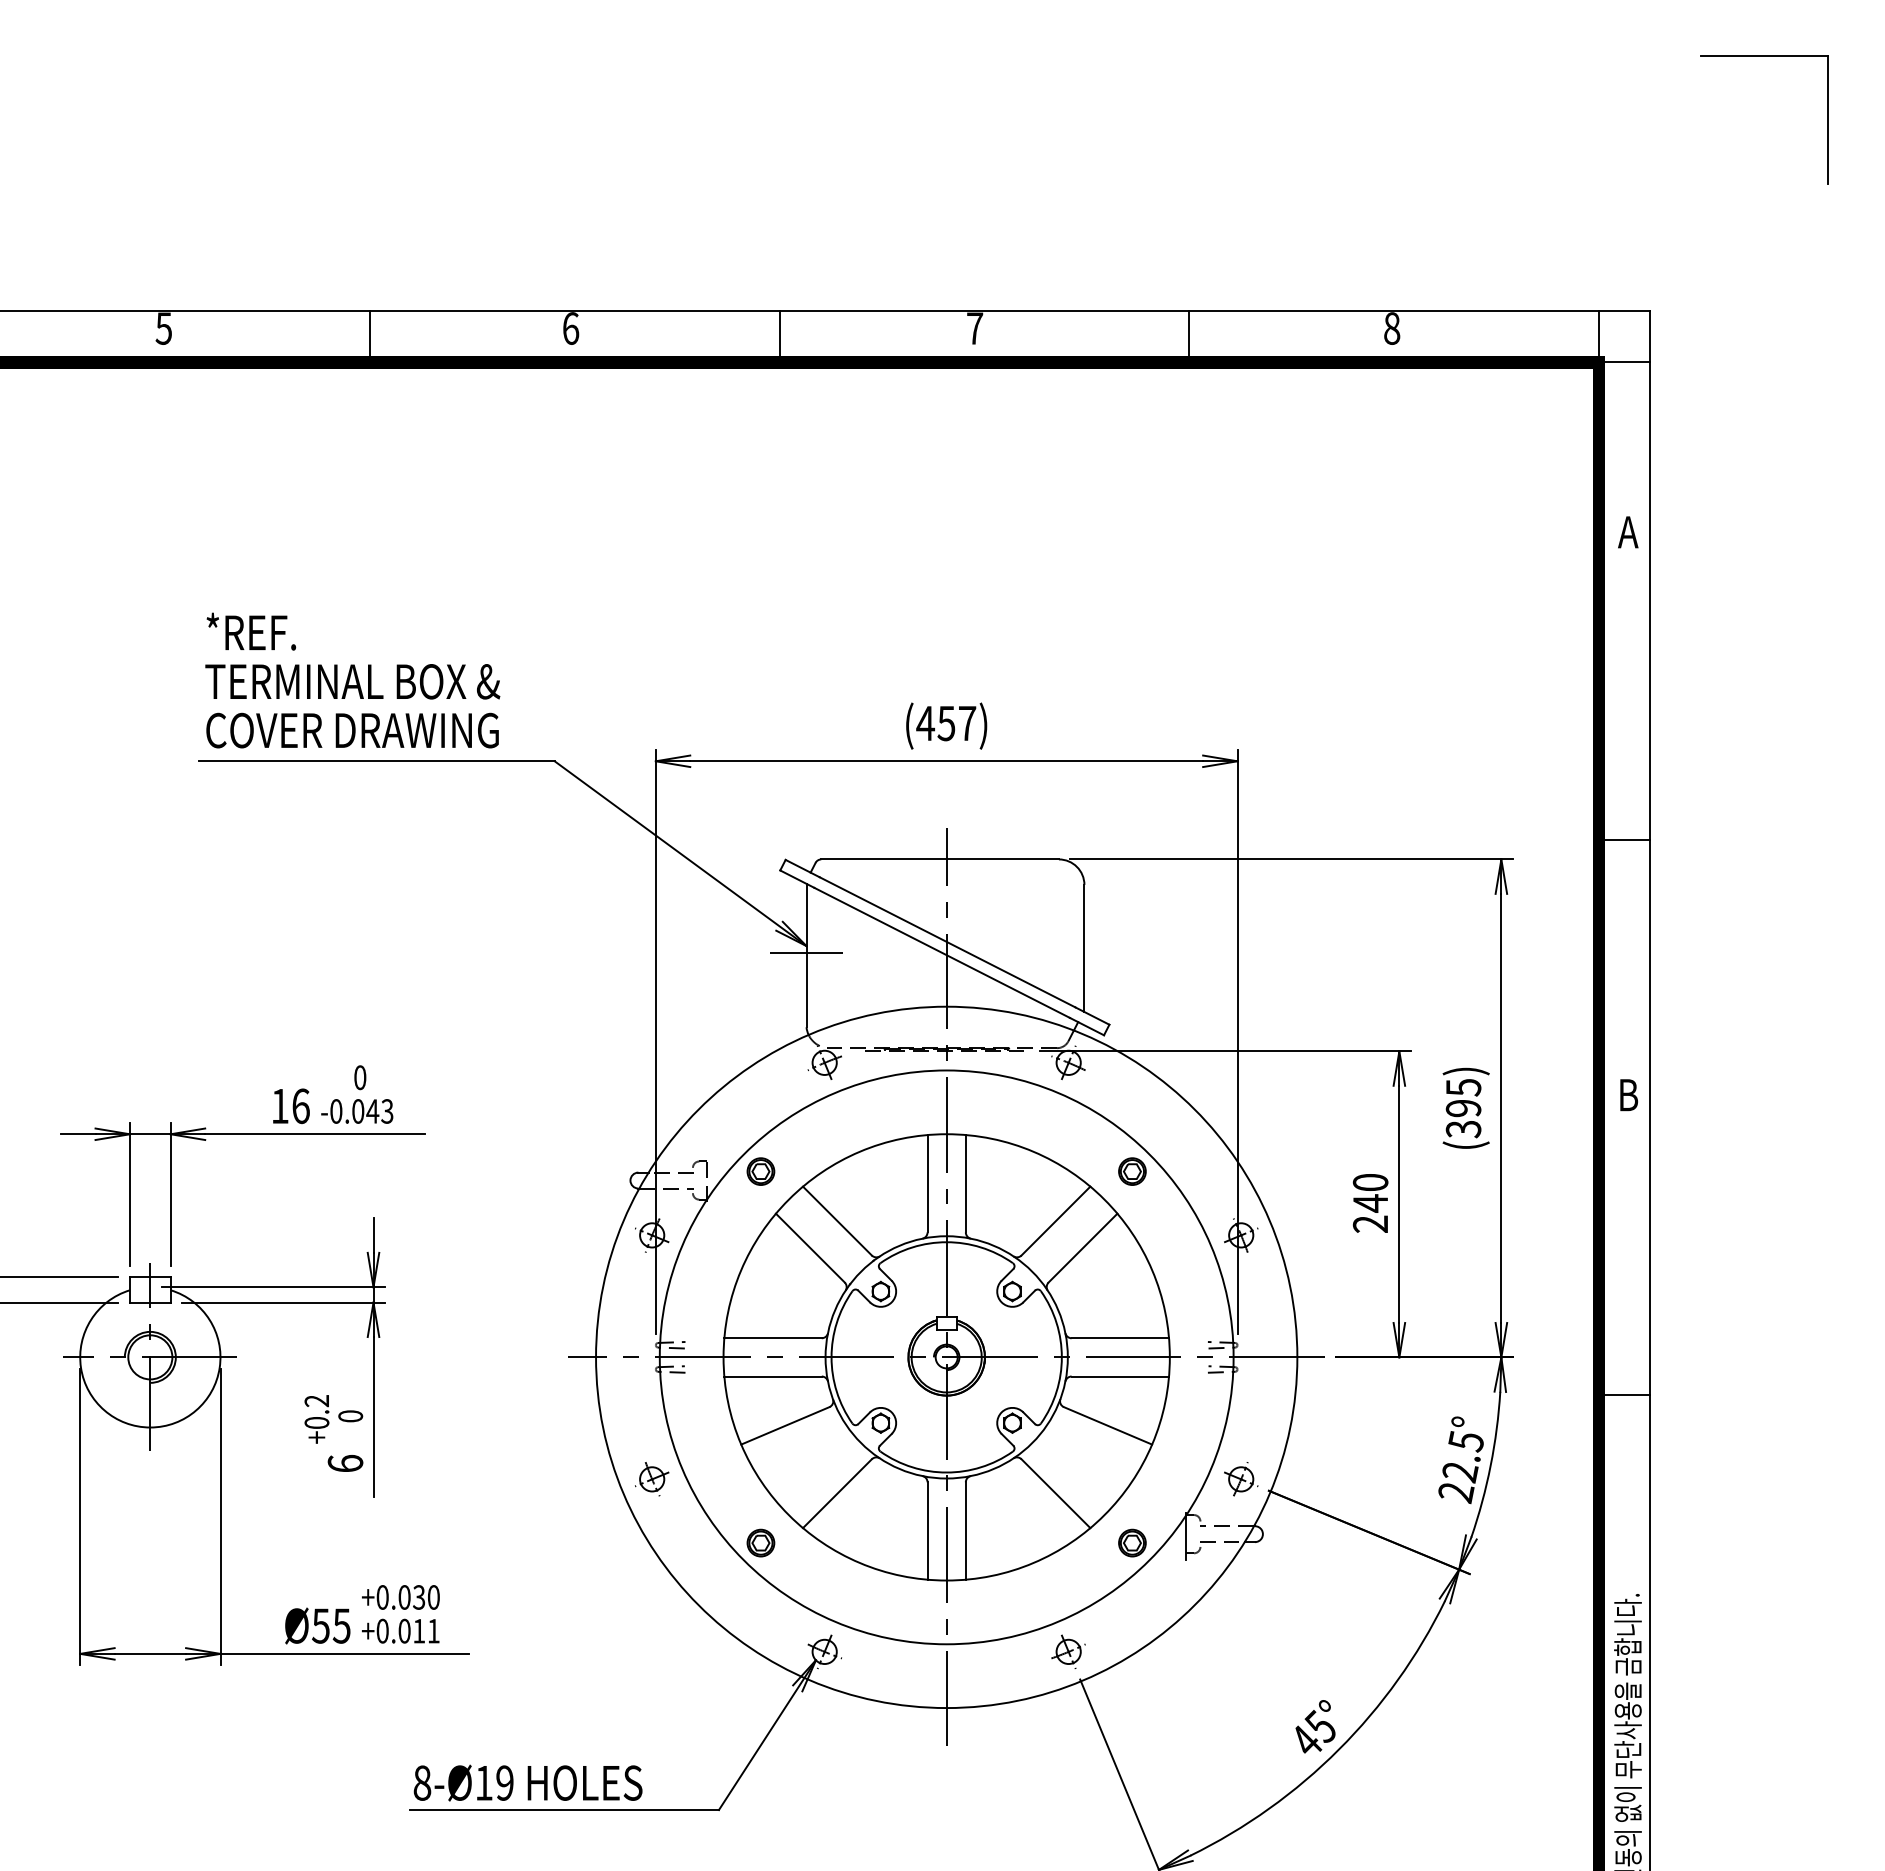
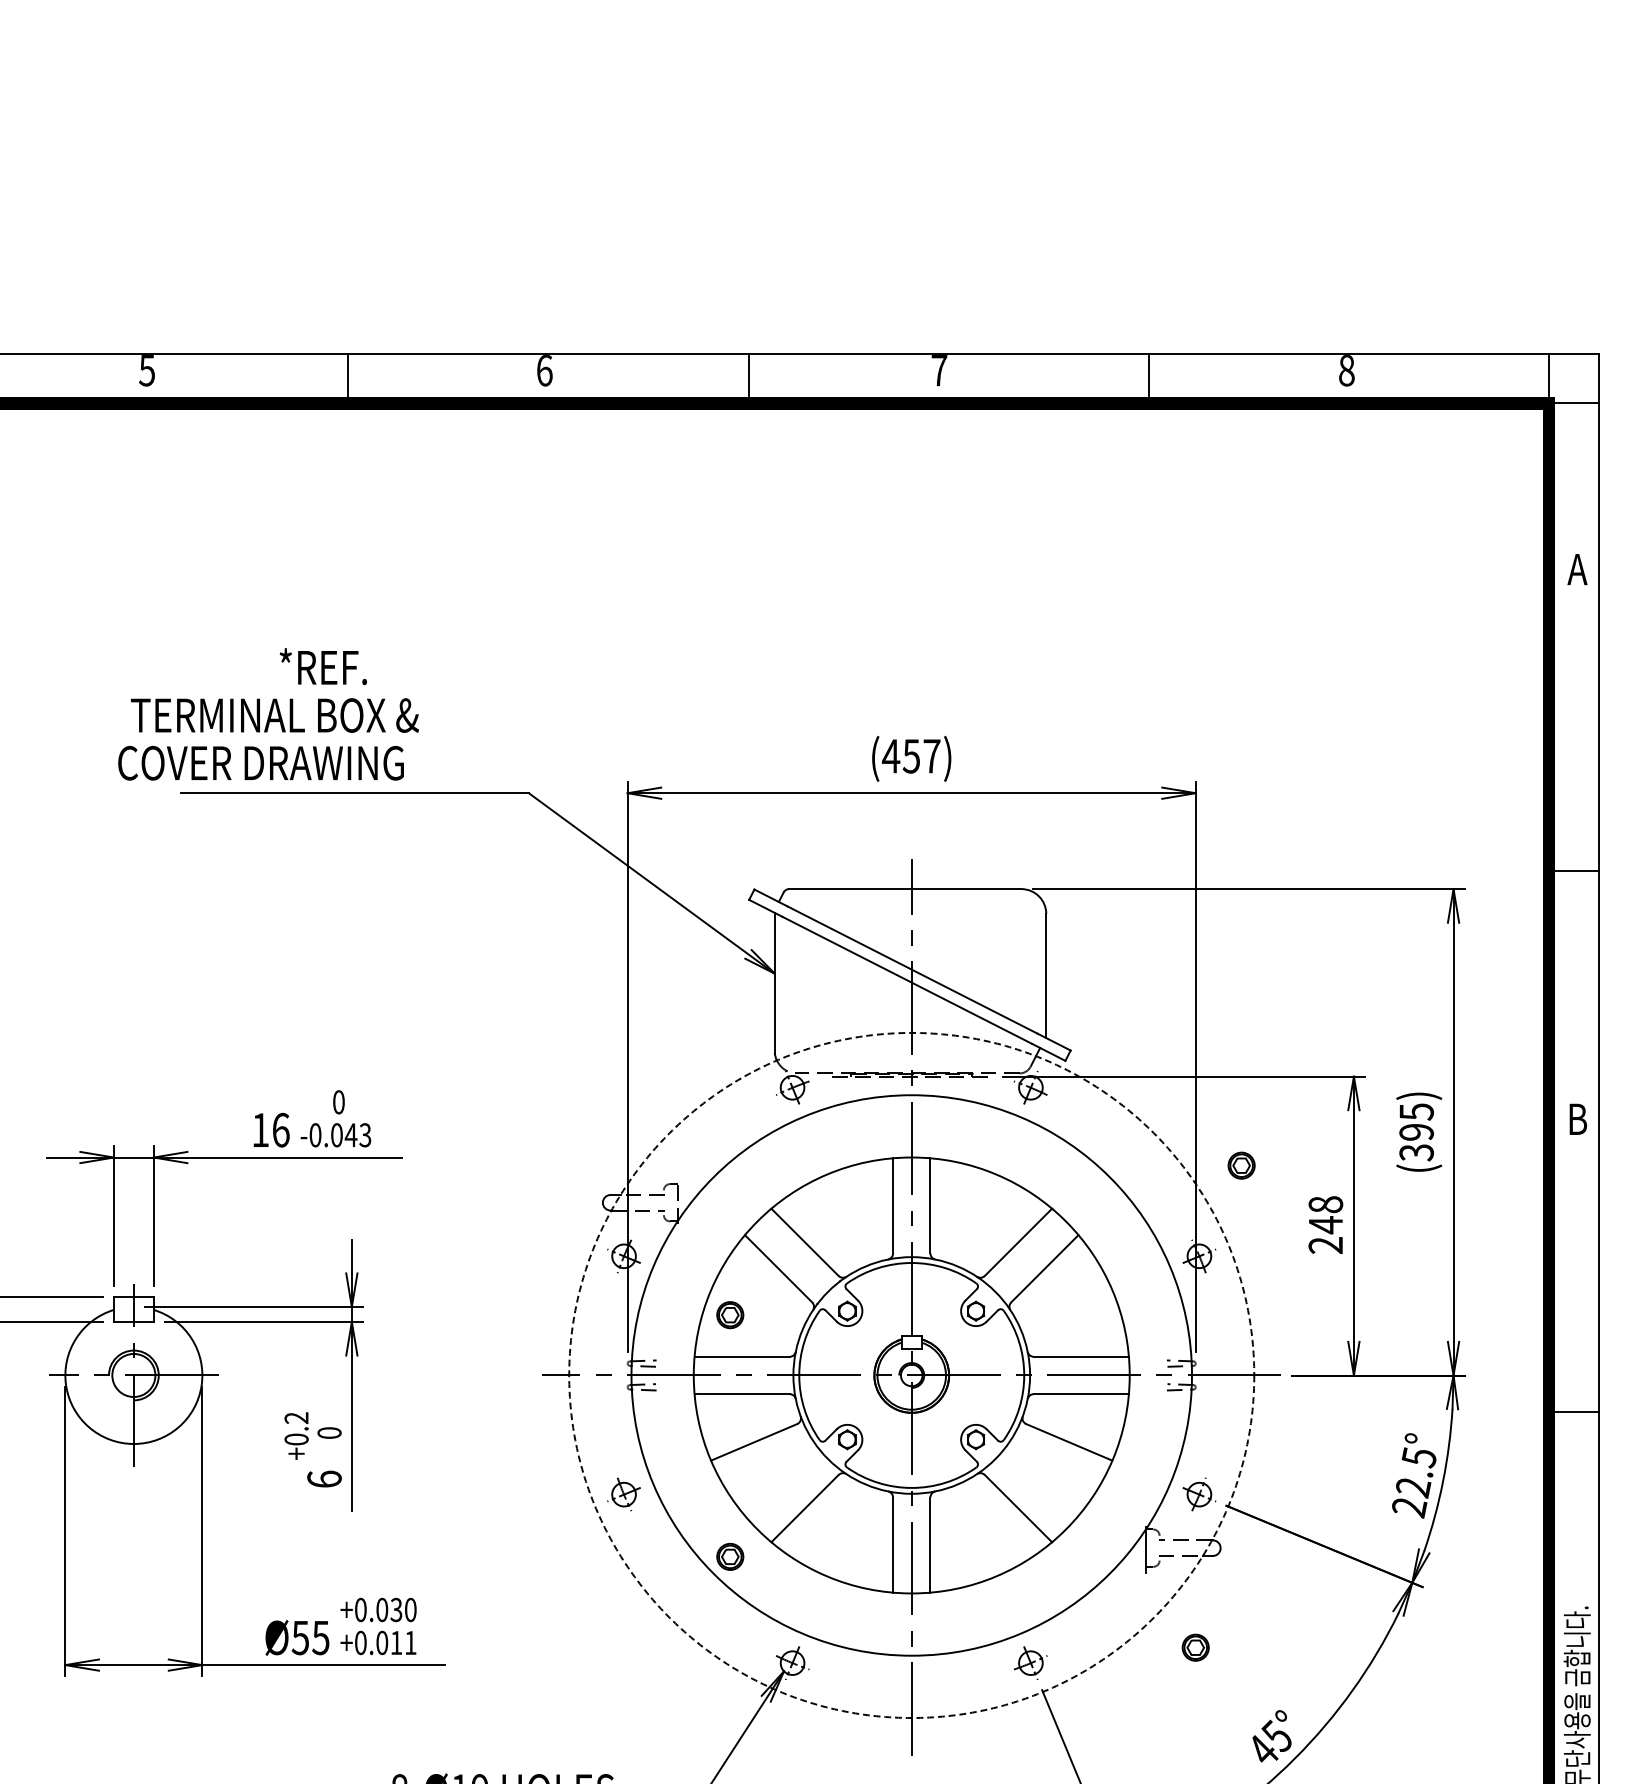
text: (251, 631) -> (323, 666), moved
text: (352, 681) -> (274, 715), moved
text: (352, 730) -> (261, 763), moved
line: (806, 952) -> (774, 979), removed
part: (760, 1171) -> (729, 1315), moved
part: (1132, 1171) -> (1241, 1165), moved
text: (1370, 1182) -> (1325, 1204), 240 -> 248
circle: (946, 1357) -> (911, 1375), solid -> dashed
part: (1132, 1542) -> (1195, 1647), moved

